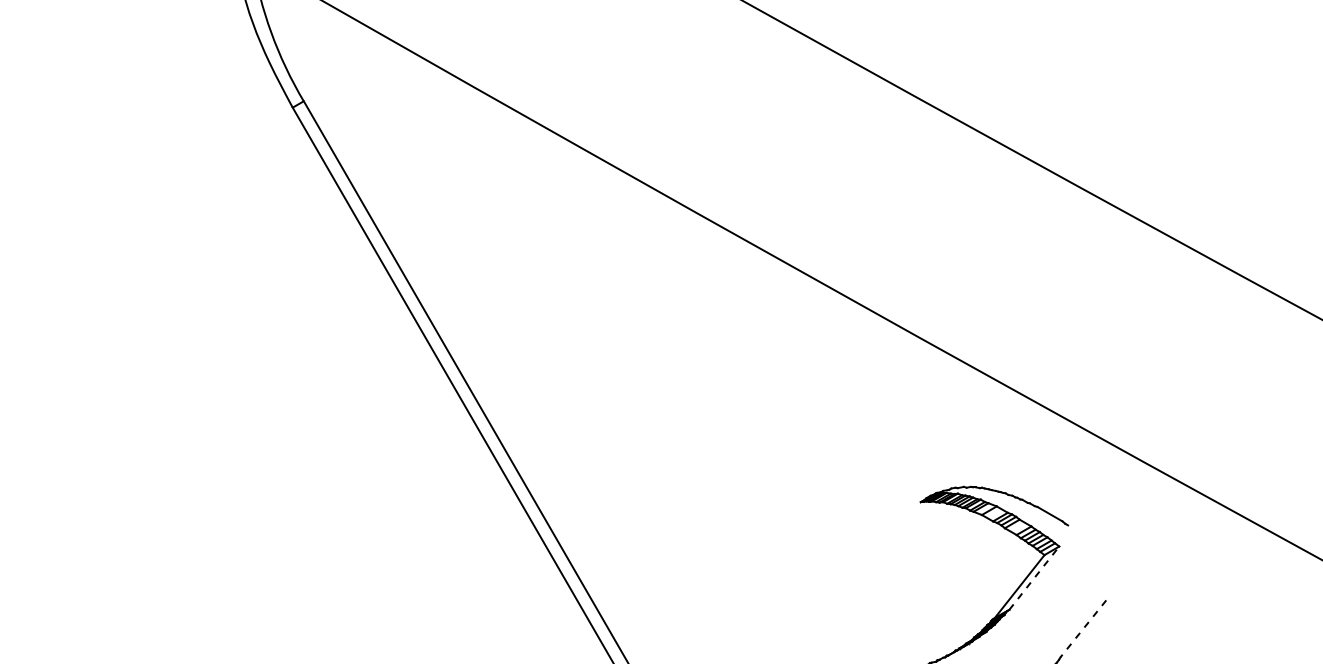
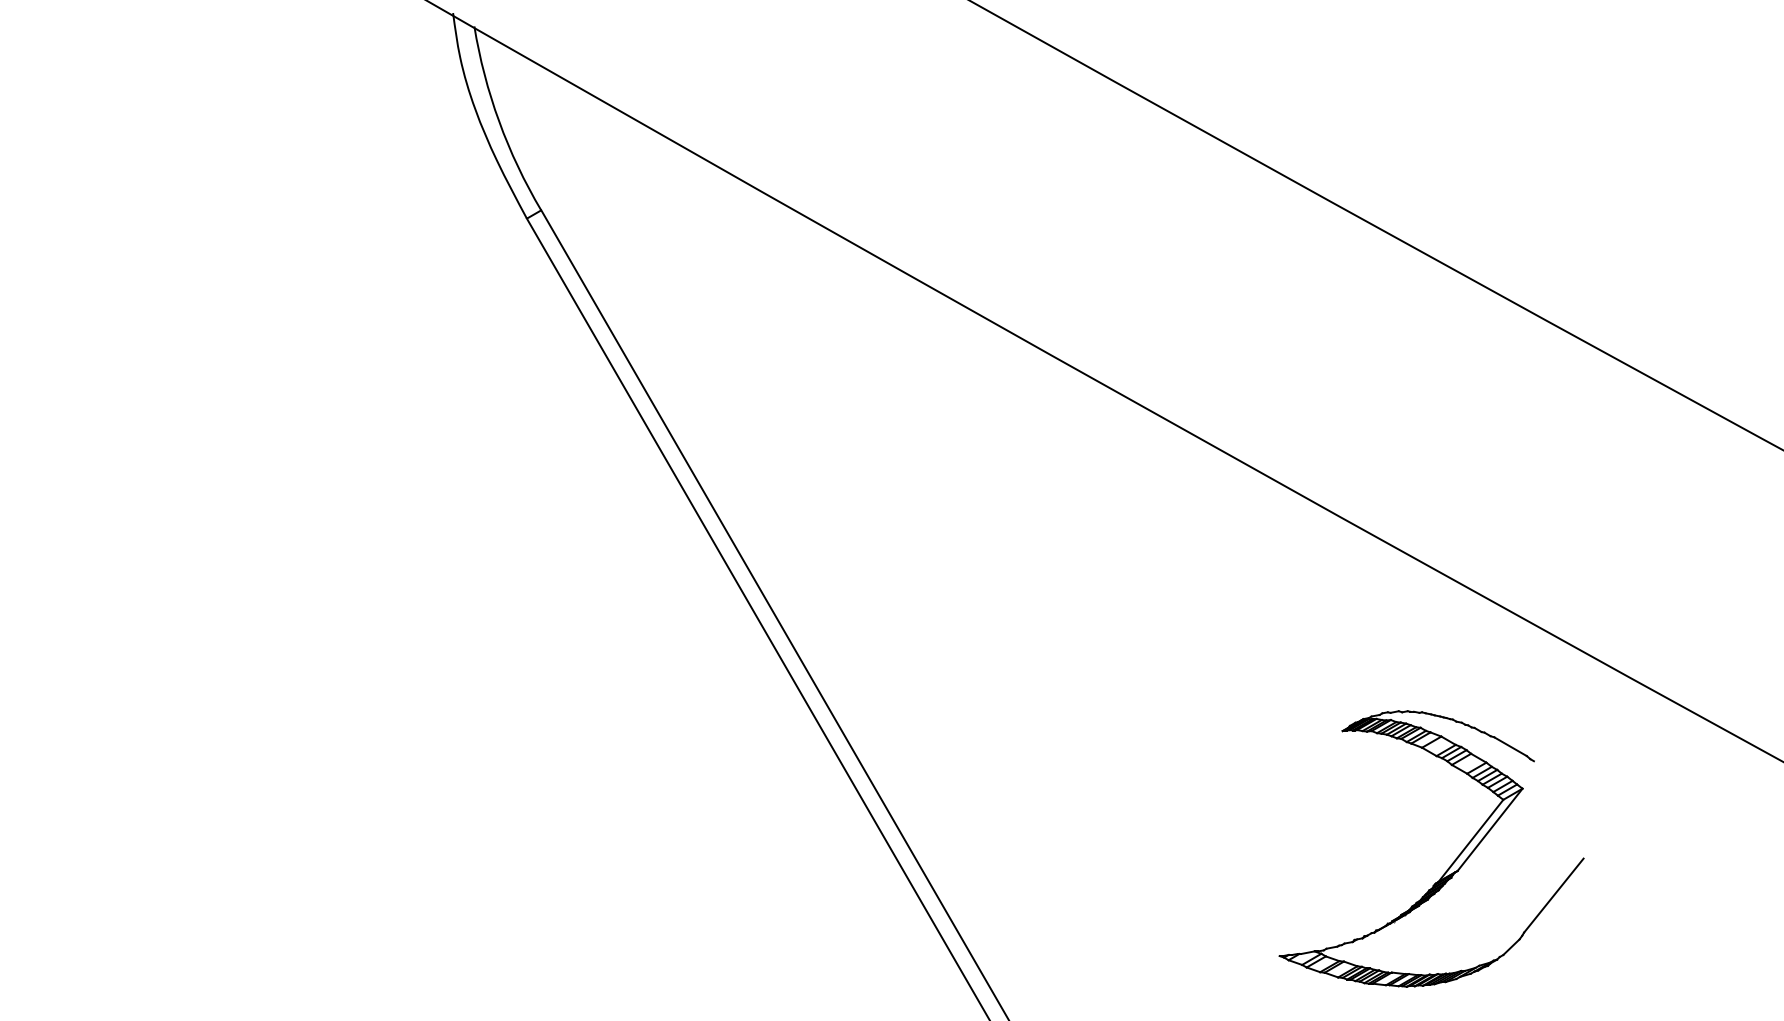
line: (1034, 577) -> (1490, 829), dashed -> solid
line: (1083, 629) -> (1553, 896), dashed -> solid

